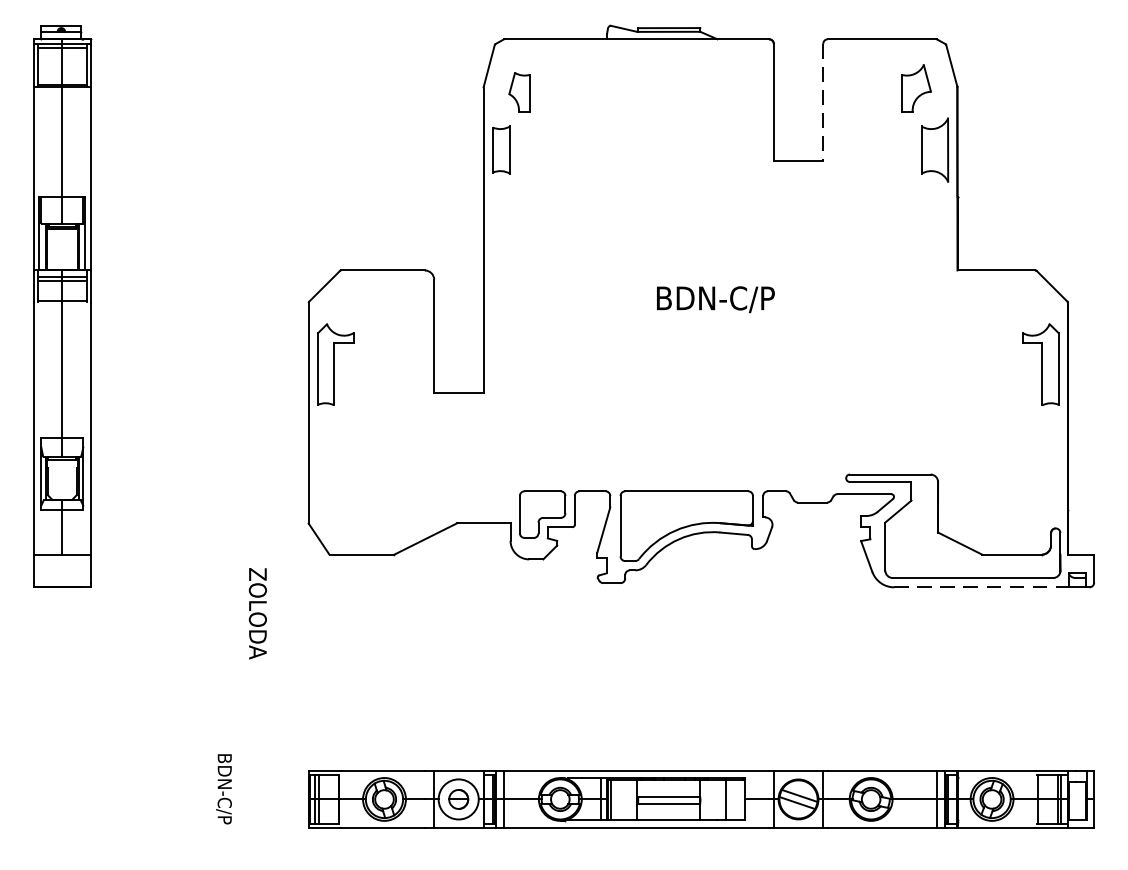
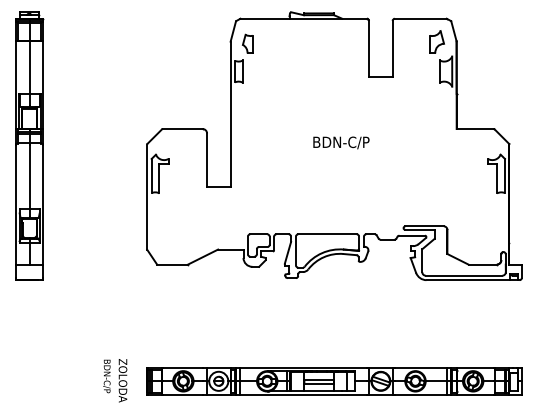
line: (822, 103) -> (392, 49), dashed -> solid
line: (982, 588) -> (468, 280), dashed -> solid
text: (256, 613) -> (122, 380), moved

